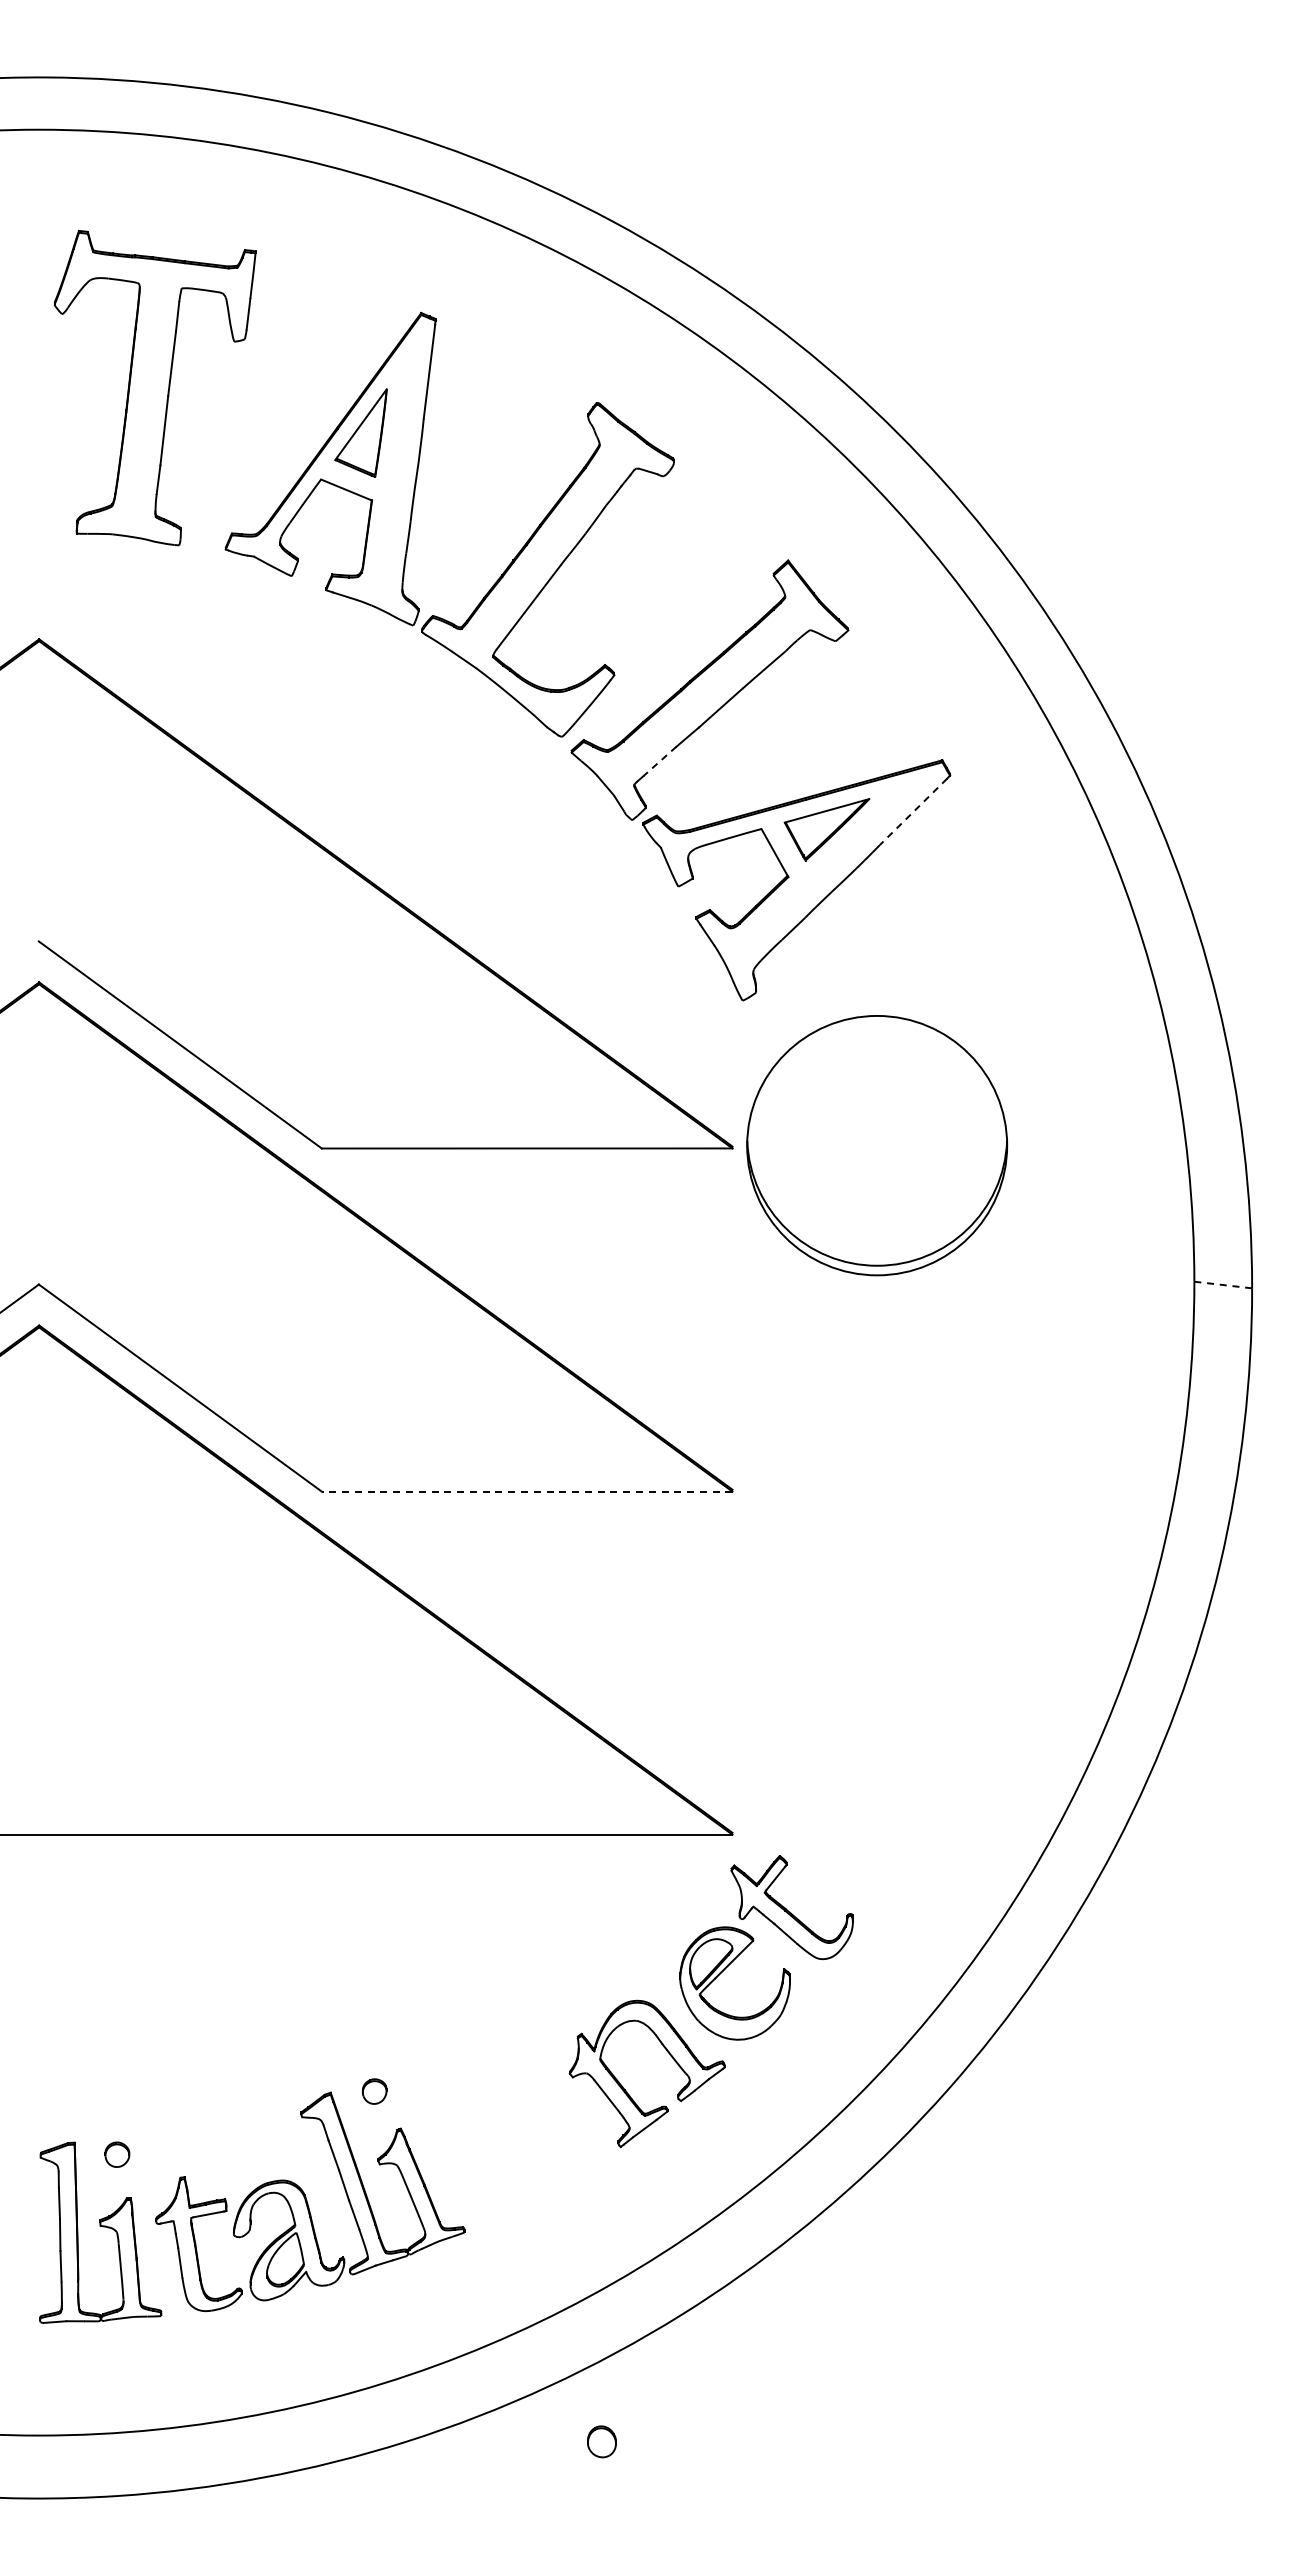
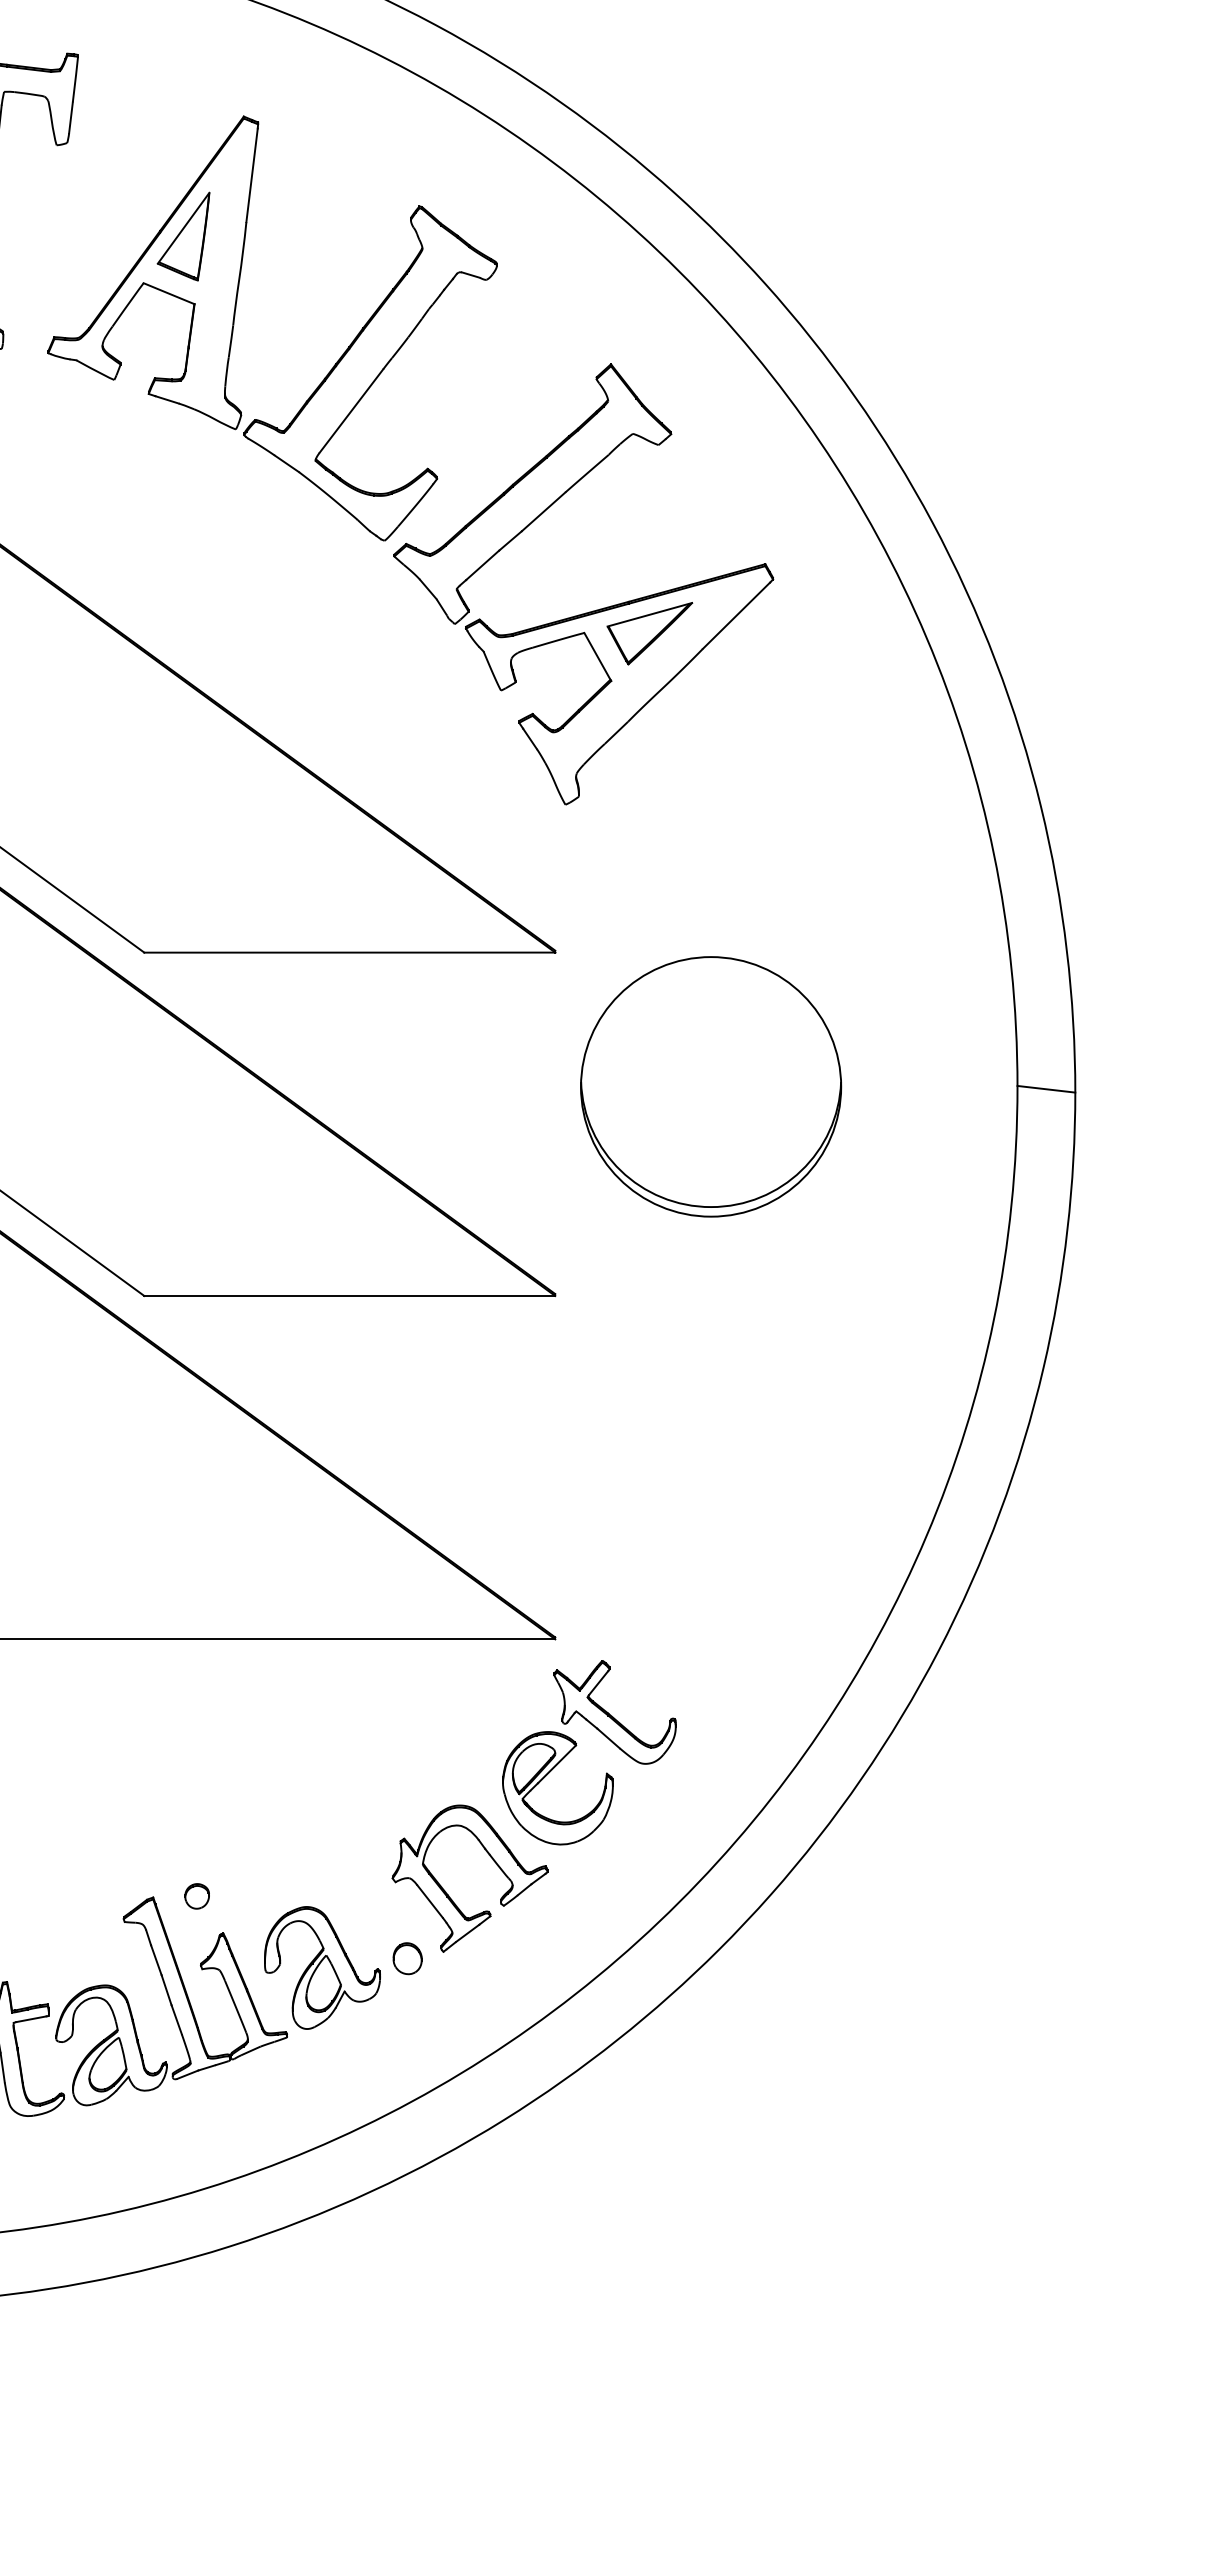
line: (659, 761) -> (482, 565), dashed -> solid
line: (913, 812) -> (736, 616), dashed -> solid
part: (877, 1145) -> (711, 1086), moved
line: (1223, 1285) -> (1046, 1089), dashed -> solid
line: (526, 1491) -> (349, 1295), dashed -> solid
part: (499, 2162) -> (322, 1967), added
part: (601, 2441) -> (407, 1958), moved

